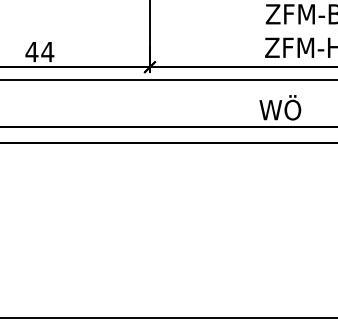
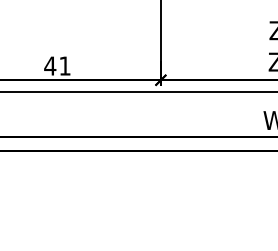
text: (47, 52) -> (64, 66), 44 -> 41

